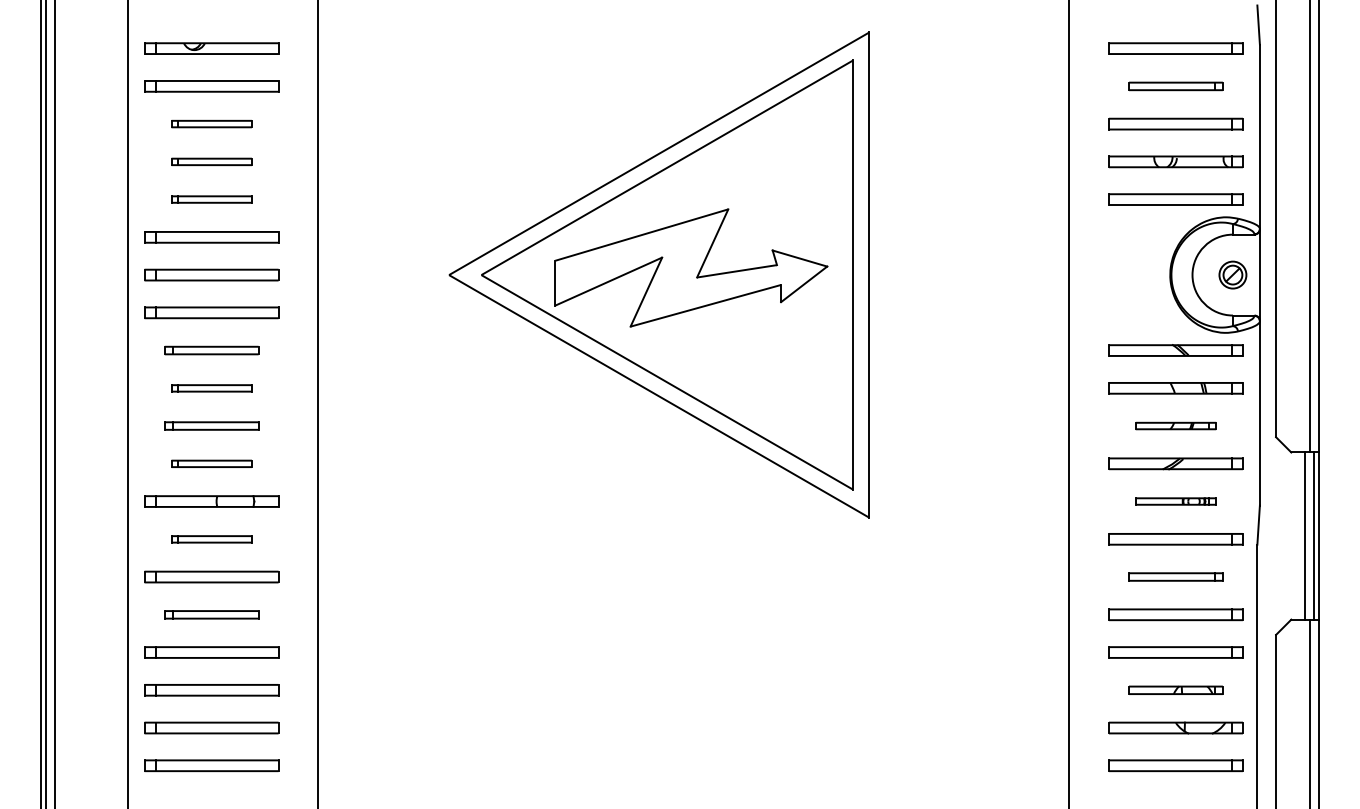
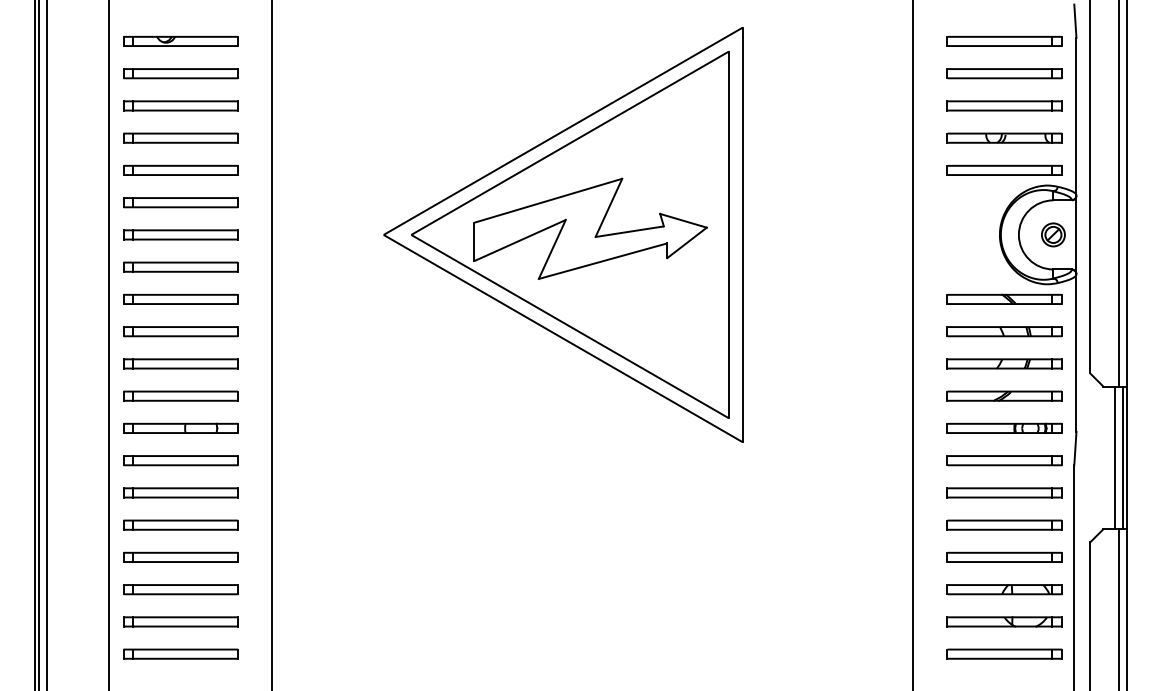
part: (1175, 86) -> (1004, 73), size x1.43
part: (211, 123) -> (180, 105), size x1.67
part: (211, 161) -> (180, 137), size x1.67
part: (211, 199) -> (180, 170), size x1.67
part: (211, 350) -> (180, 299), size x1.43
part: (211, 388) -> (180, 331), size x1.67
part: (211, 425) -> (180, 363), size x1.43
part: (1175, 425) -> (1004, 363), size x1.67
part: (211, 463) -> (180, 395), size x1.67
part: (1175, 501) -> (1004, 428), size x1.67
part: (211, 539) -> (180, 460), size x1.67
part: (1175, 576) -> (1004, 492), size x1.43
part: (211, 614) -> (180, 524), size x1.43
part: (1175, 690) -> (1004, 589), size x1.43

